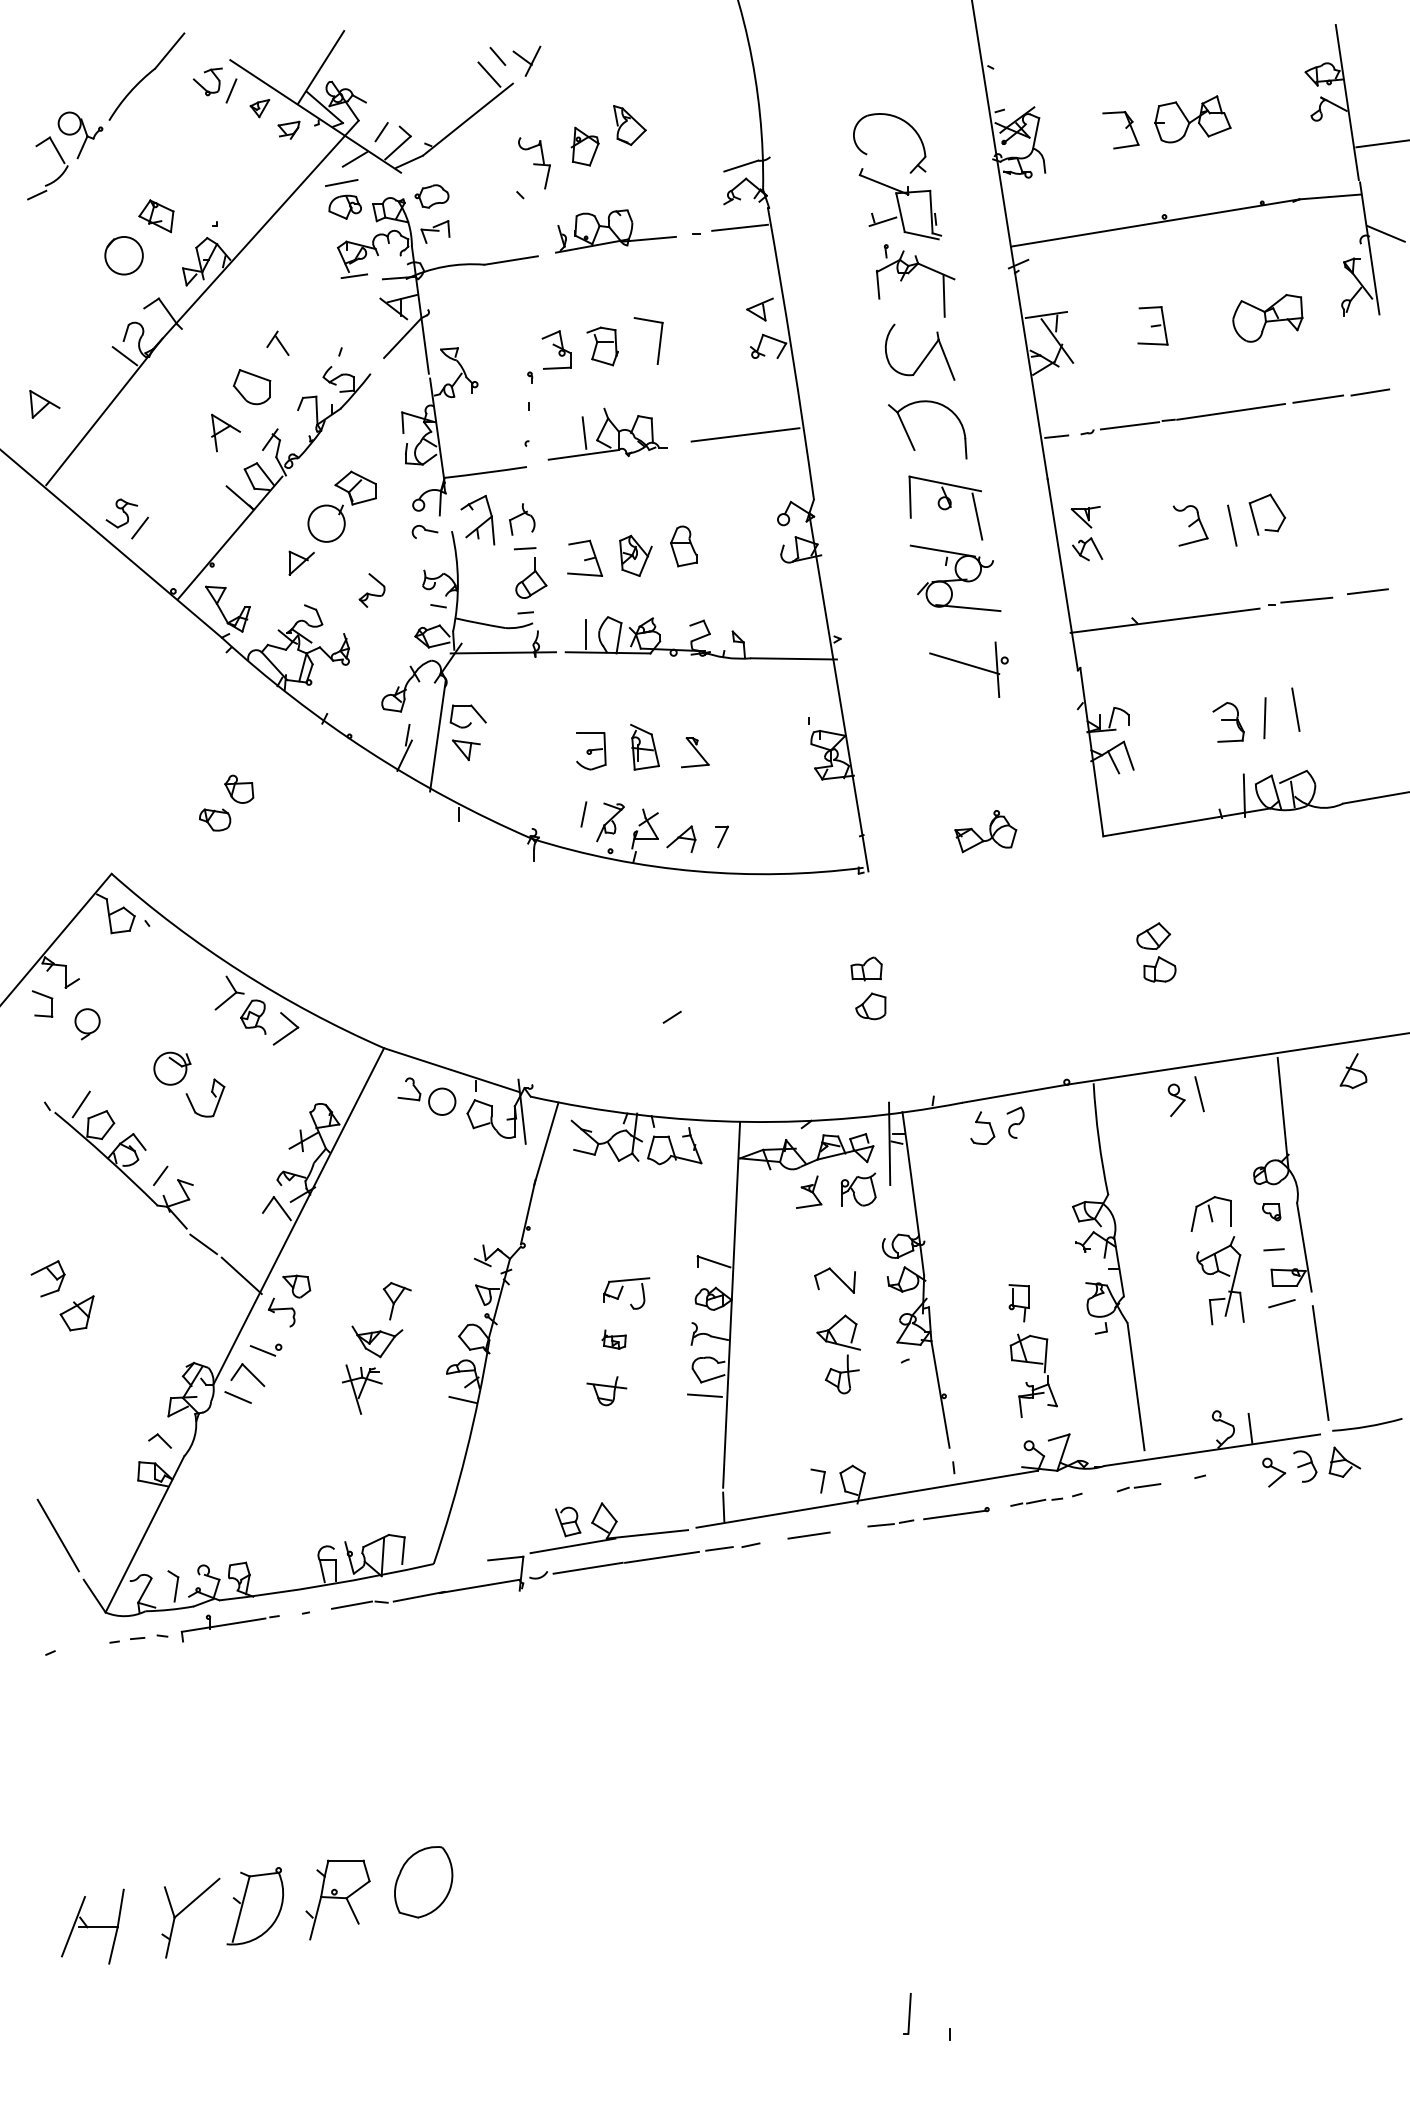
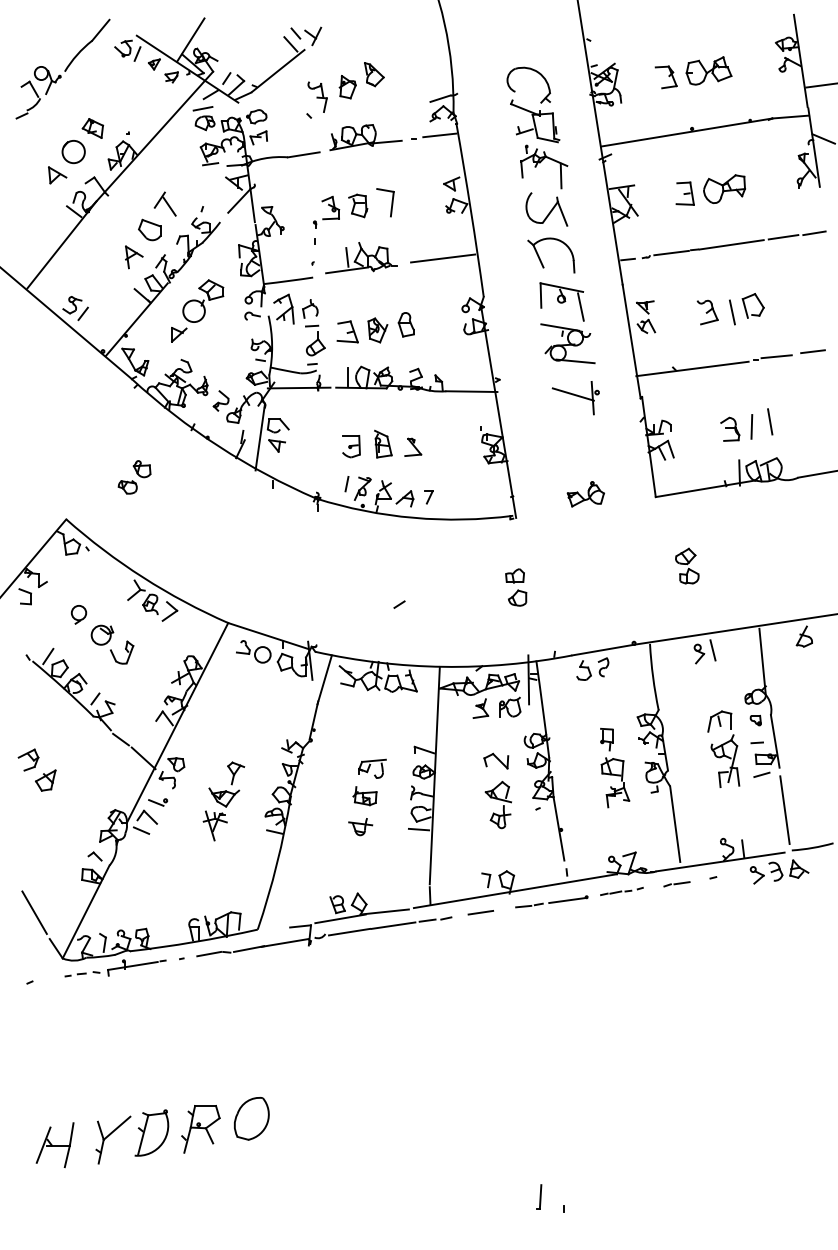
part: (1267, 317) -> (724, 188), moved
part: (276, 342) -> (164, 203), size x1.67
part: (44, 404) -> (57, 175), moved
part: (371, 589) -> (220, 400), moved
part: (88, 1023) -> (79, 614), moved
part: (613, 1340) -> (364, 796), size x1.67
part: (1033, 1350) -> (615, 767), moved

